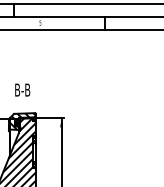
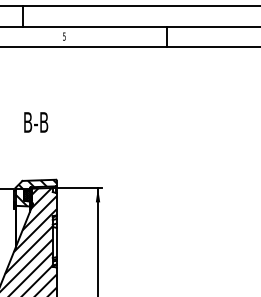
text: (22, 89) -> (35, 121), moved

